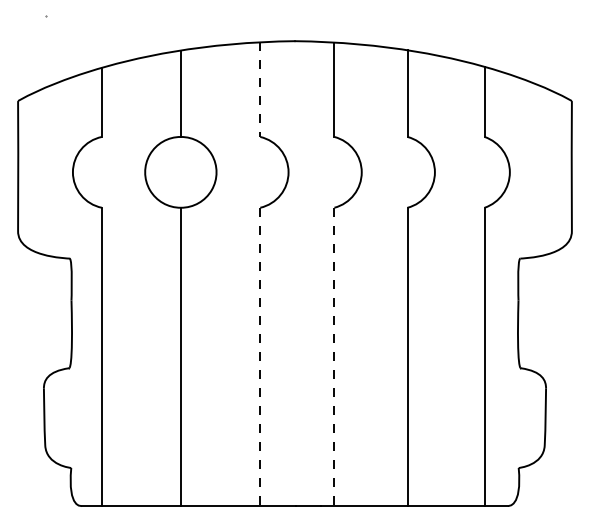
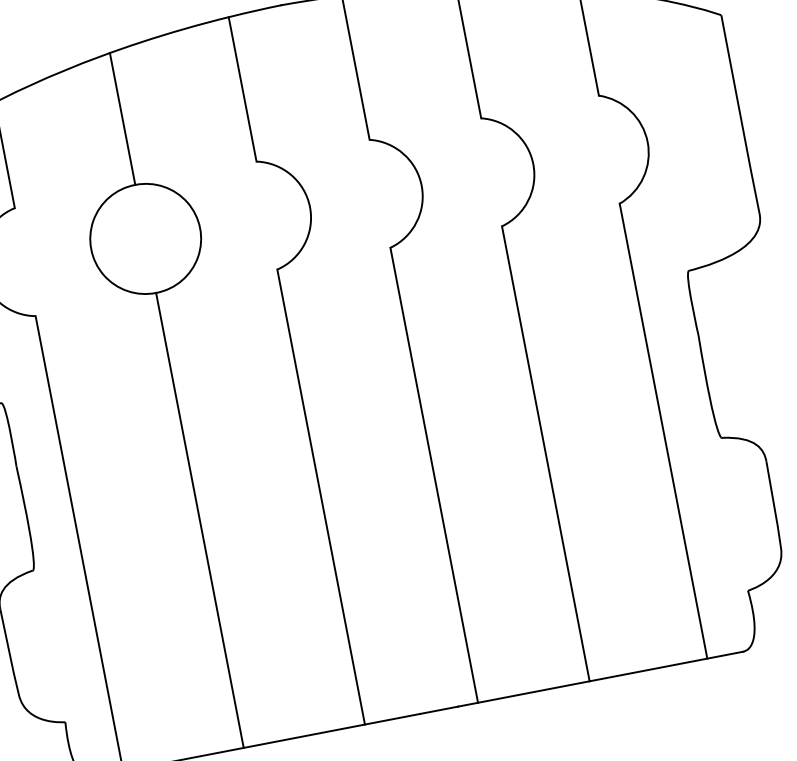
line: (260, 90) -> (243, 90), dashed -> solid
line: (260, 357) -> (321, 497), dashed -> solid
line: (334, 357) -> (434, 476), dashed -> solid

